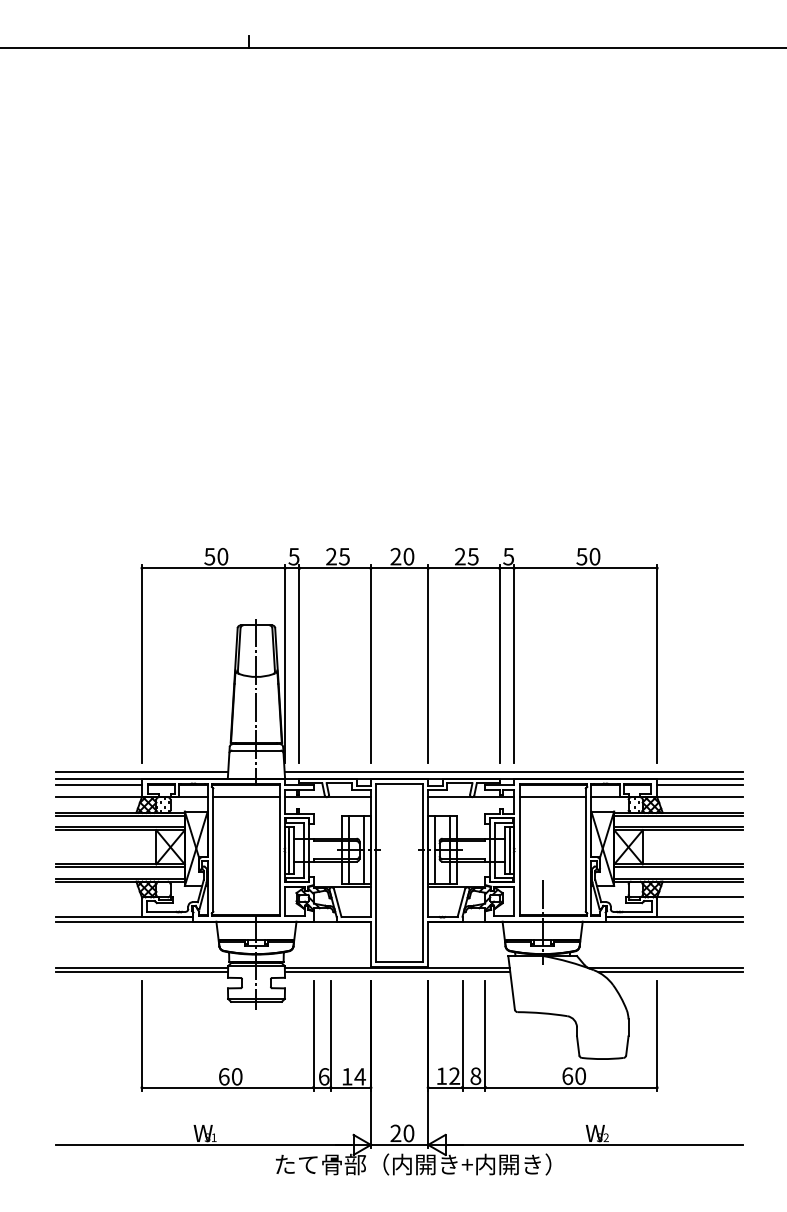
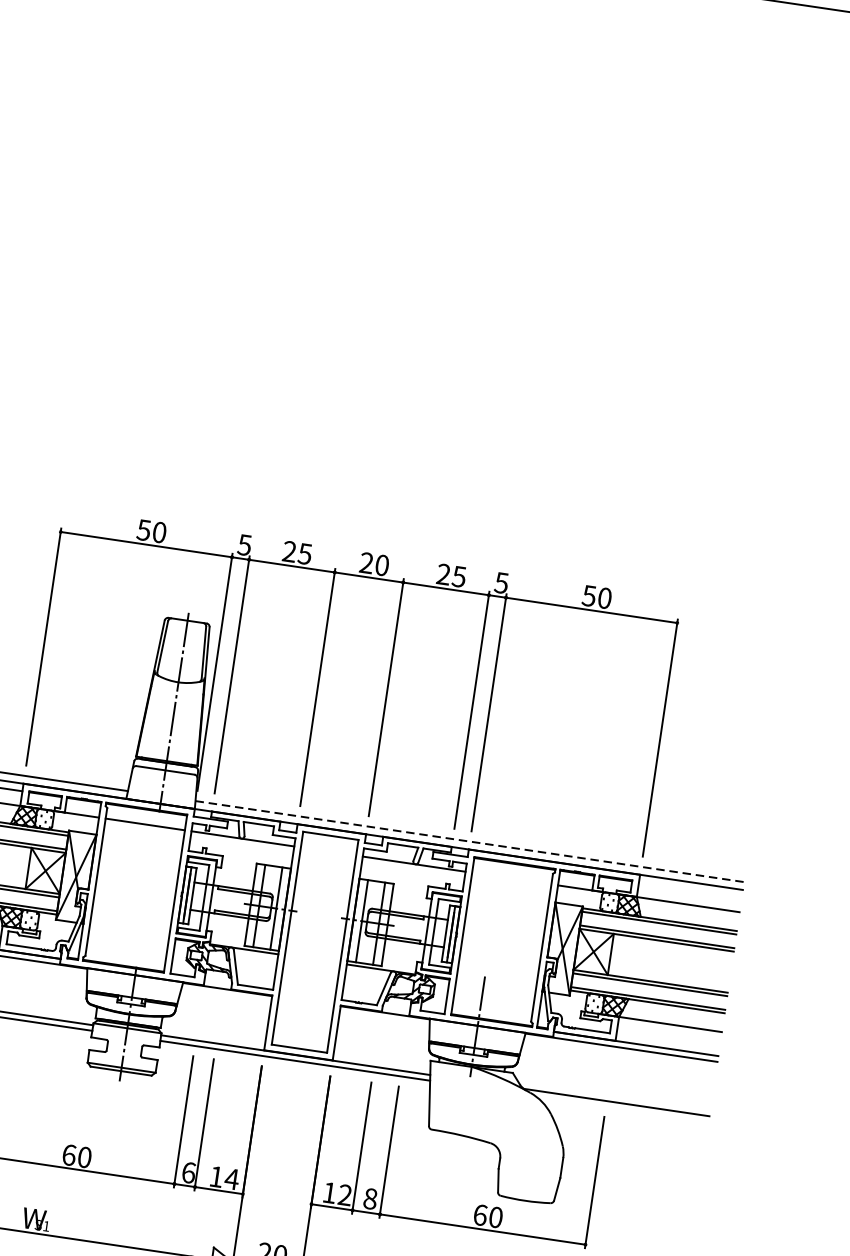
line: (514, 772) -> (470, 842), solid -> dashed
line: (700, 784) -> (690, 889), removed
line: (552, 797) -> (511, 878), removed
line: (670, 972) -> (621, 1109), removed

